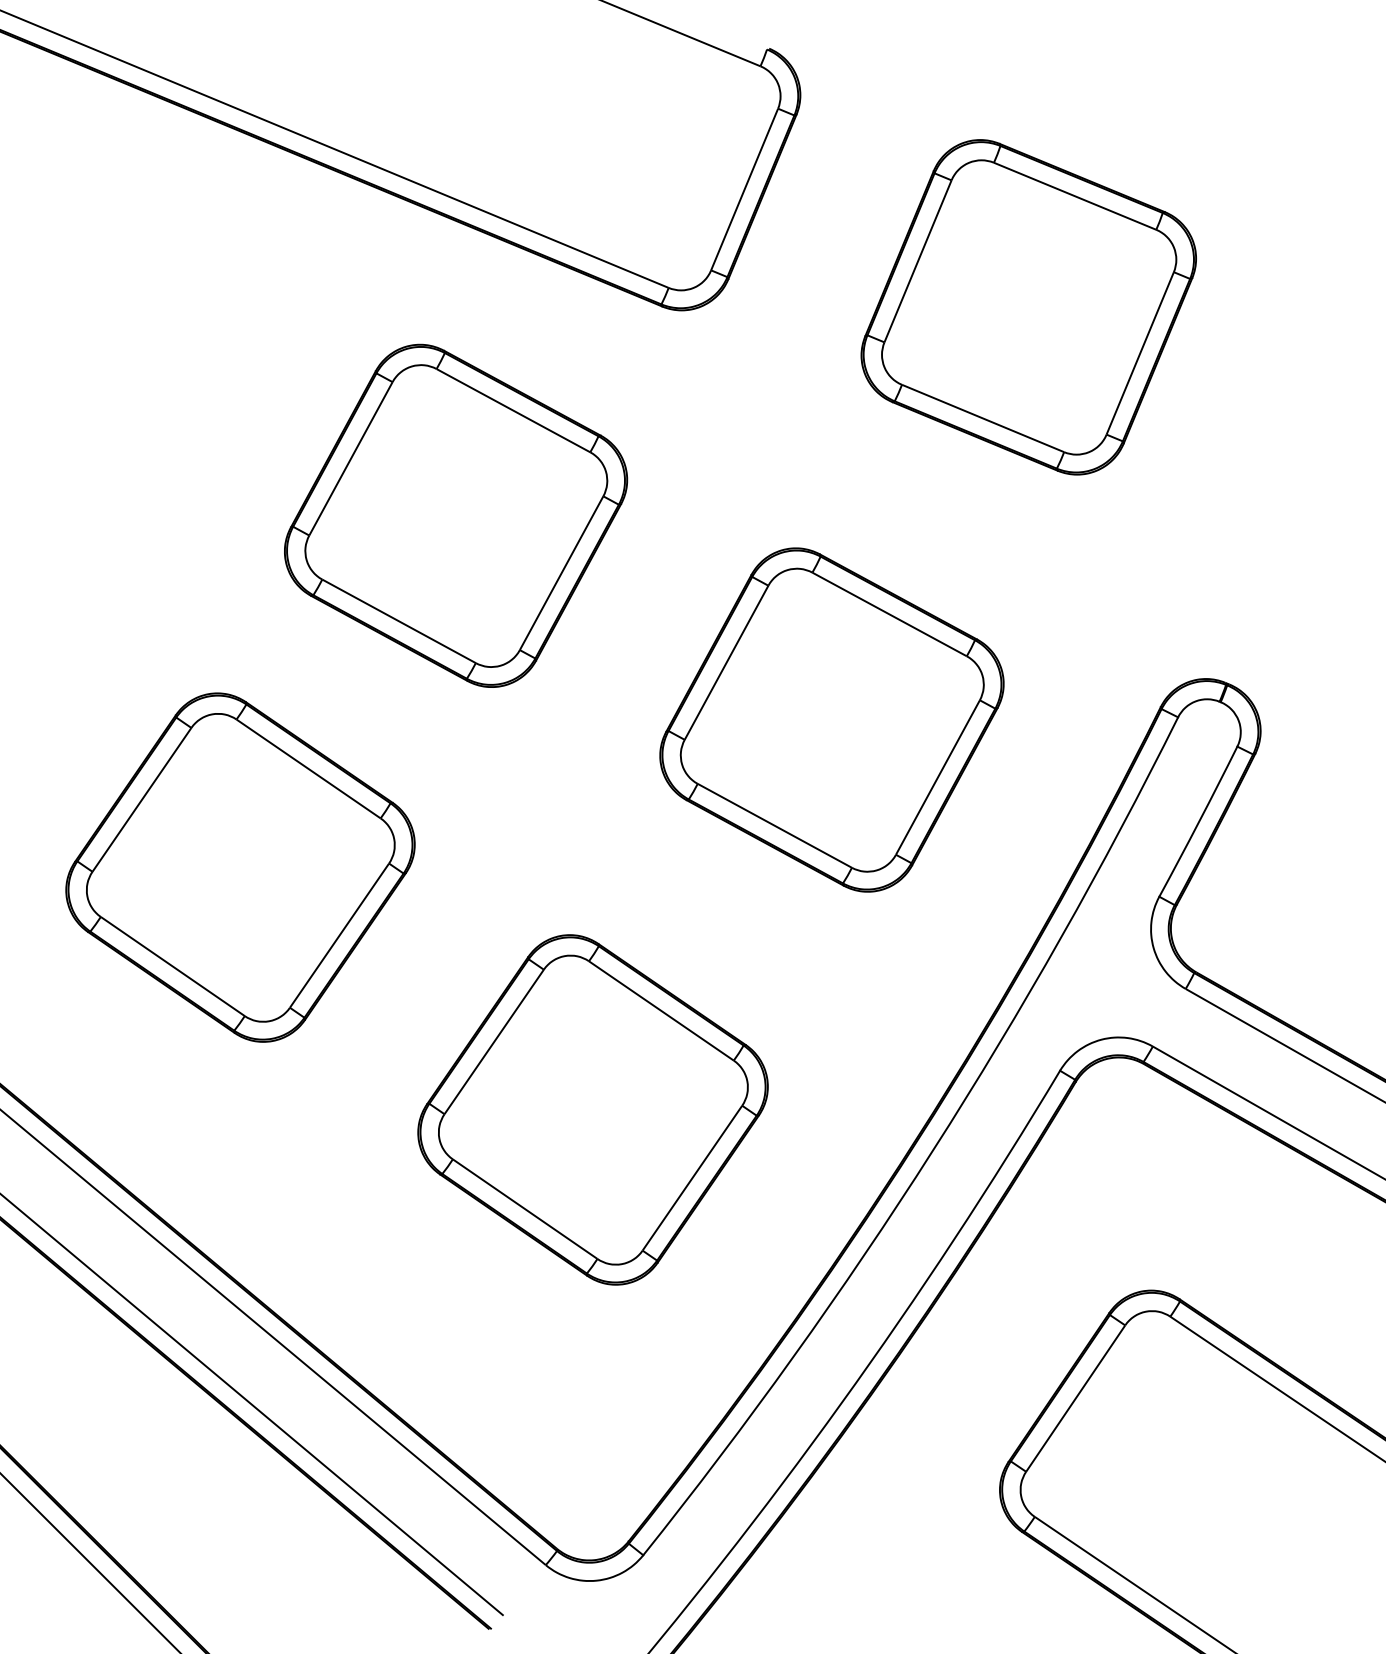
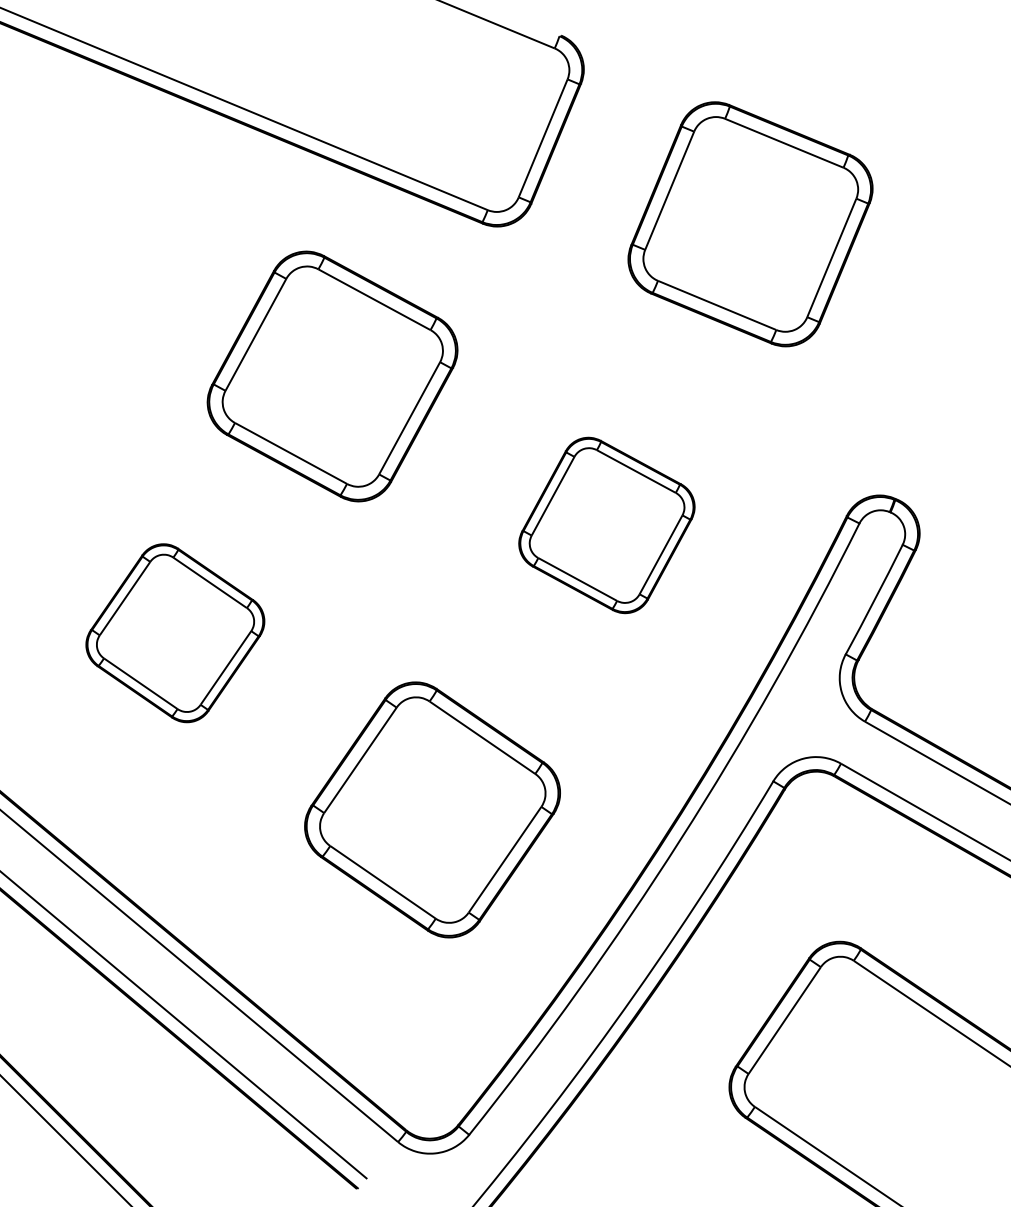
part: (831, 720) -> (606, 525), size x0.7
part: (240, 868) -> (175, 633), size x0.7

